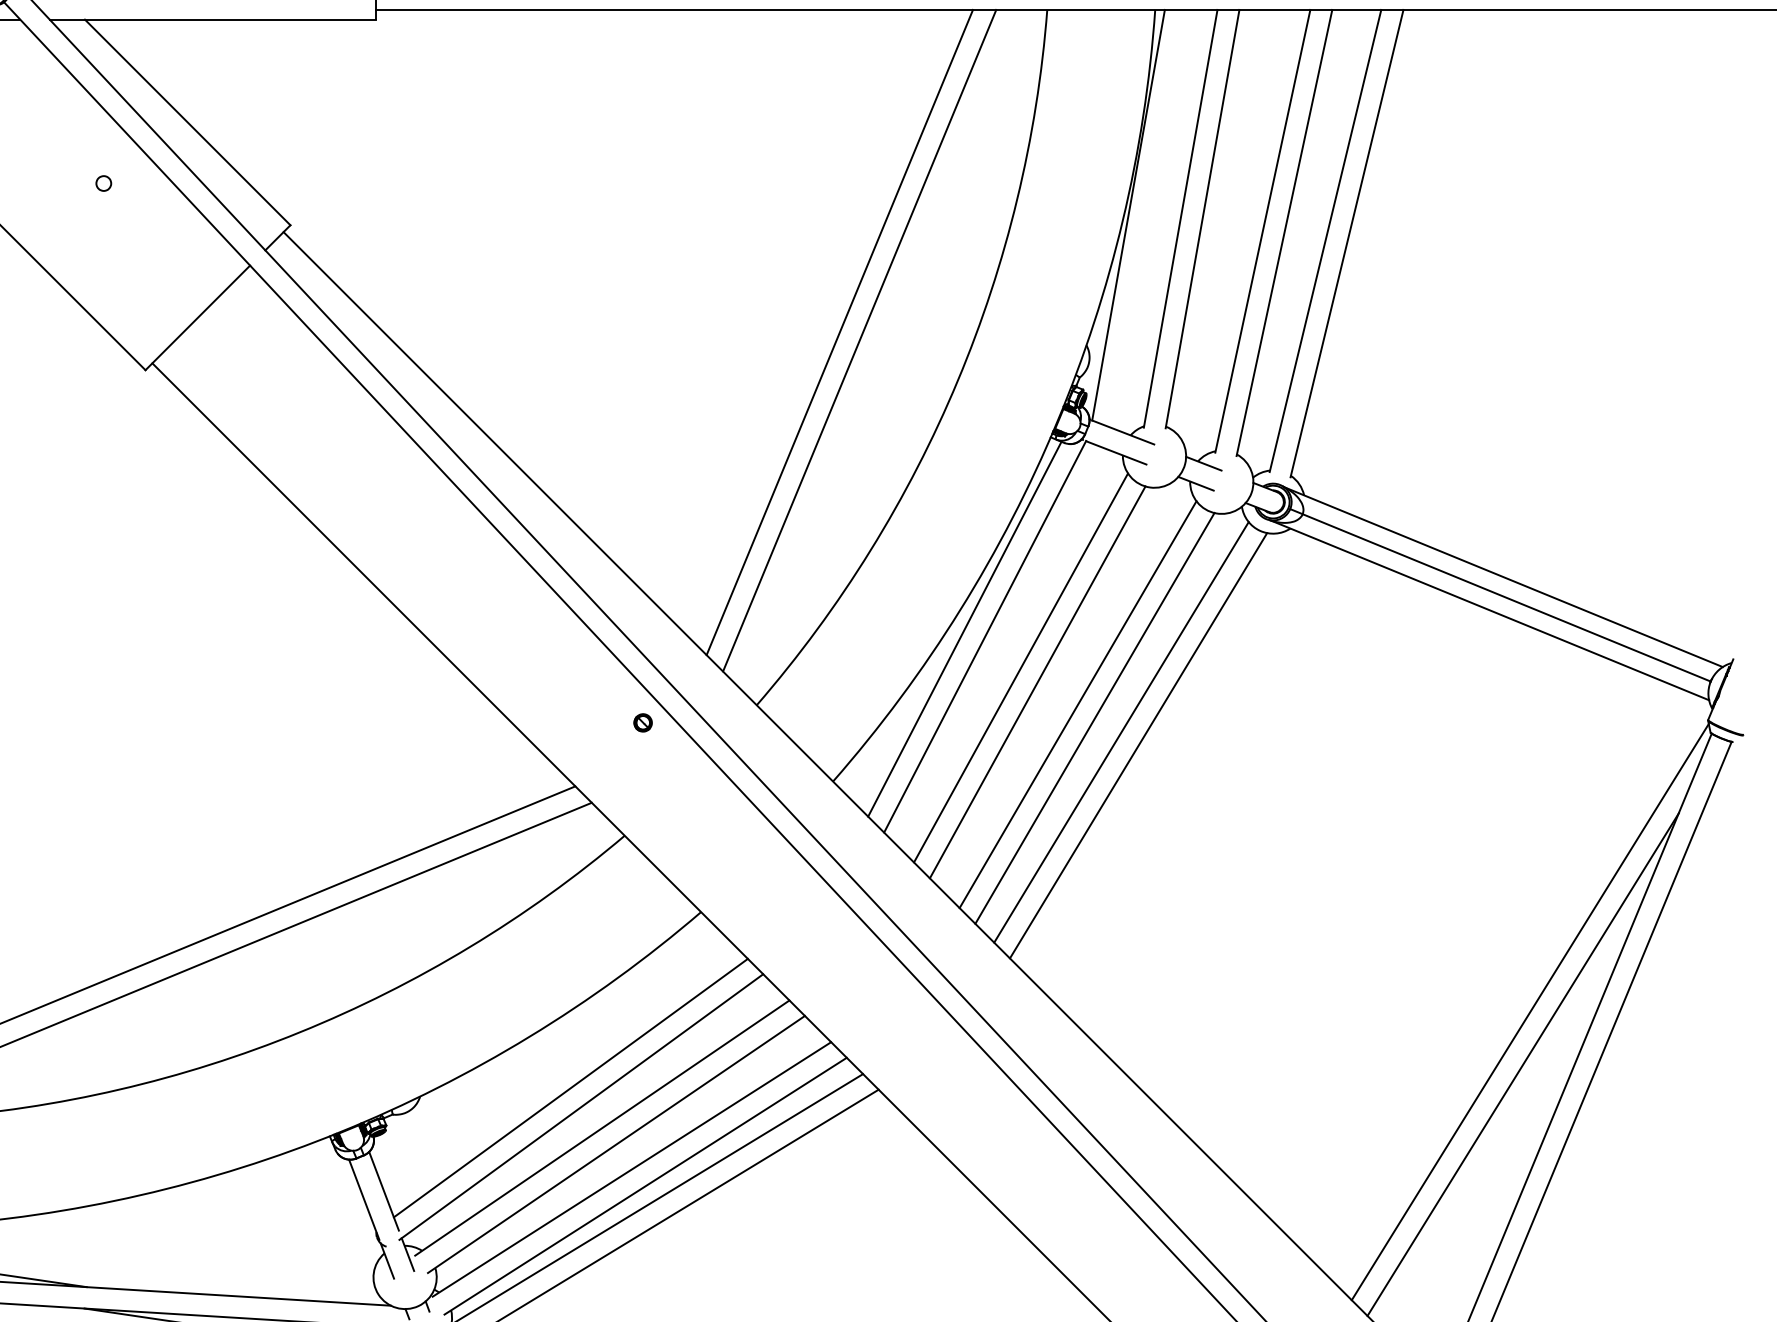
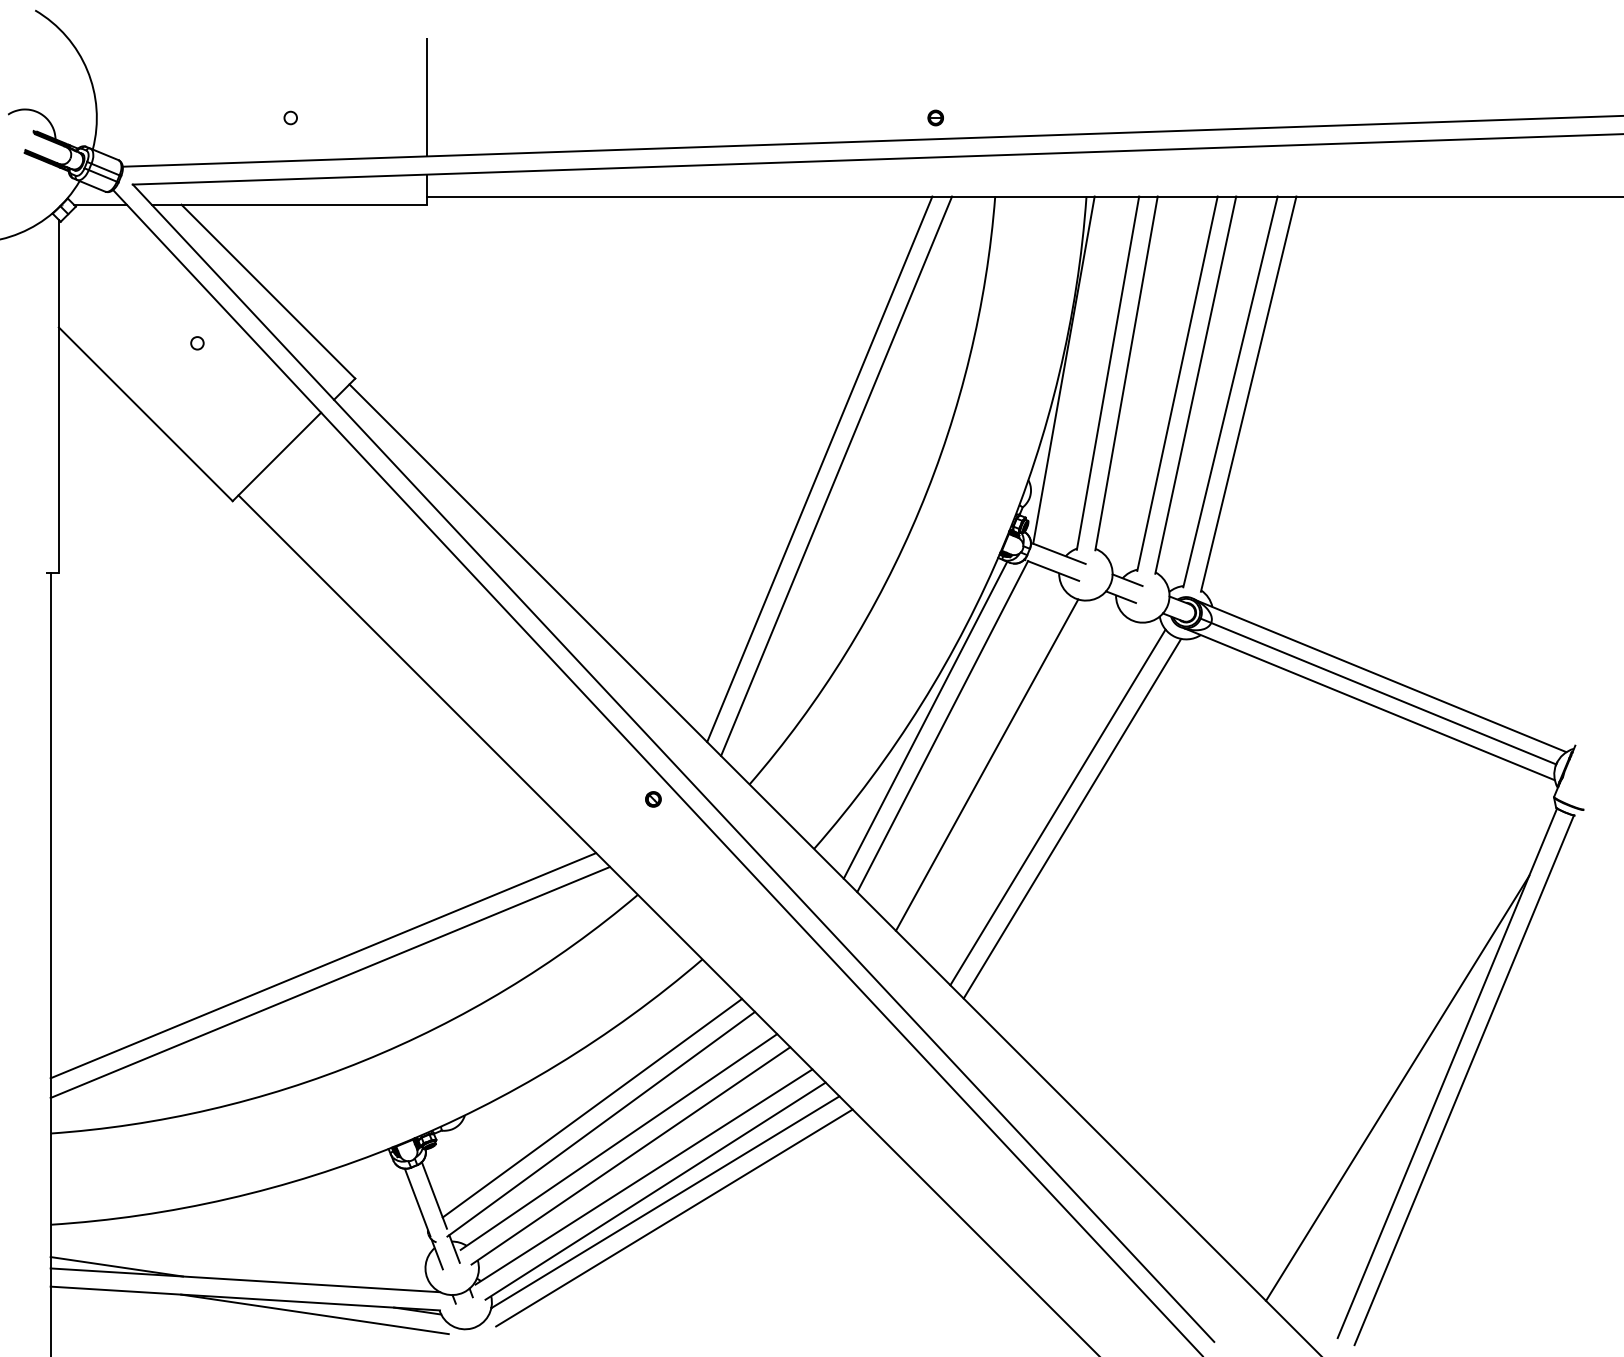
line: (1020, 667) -> (972, 752), removed
line: (1078, 704) -> (1021, 783), removed
line: (1094, 718) -> (1035, 795), removed
line: (1530, 1011) -> (1403, 1043), removed

